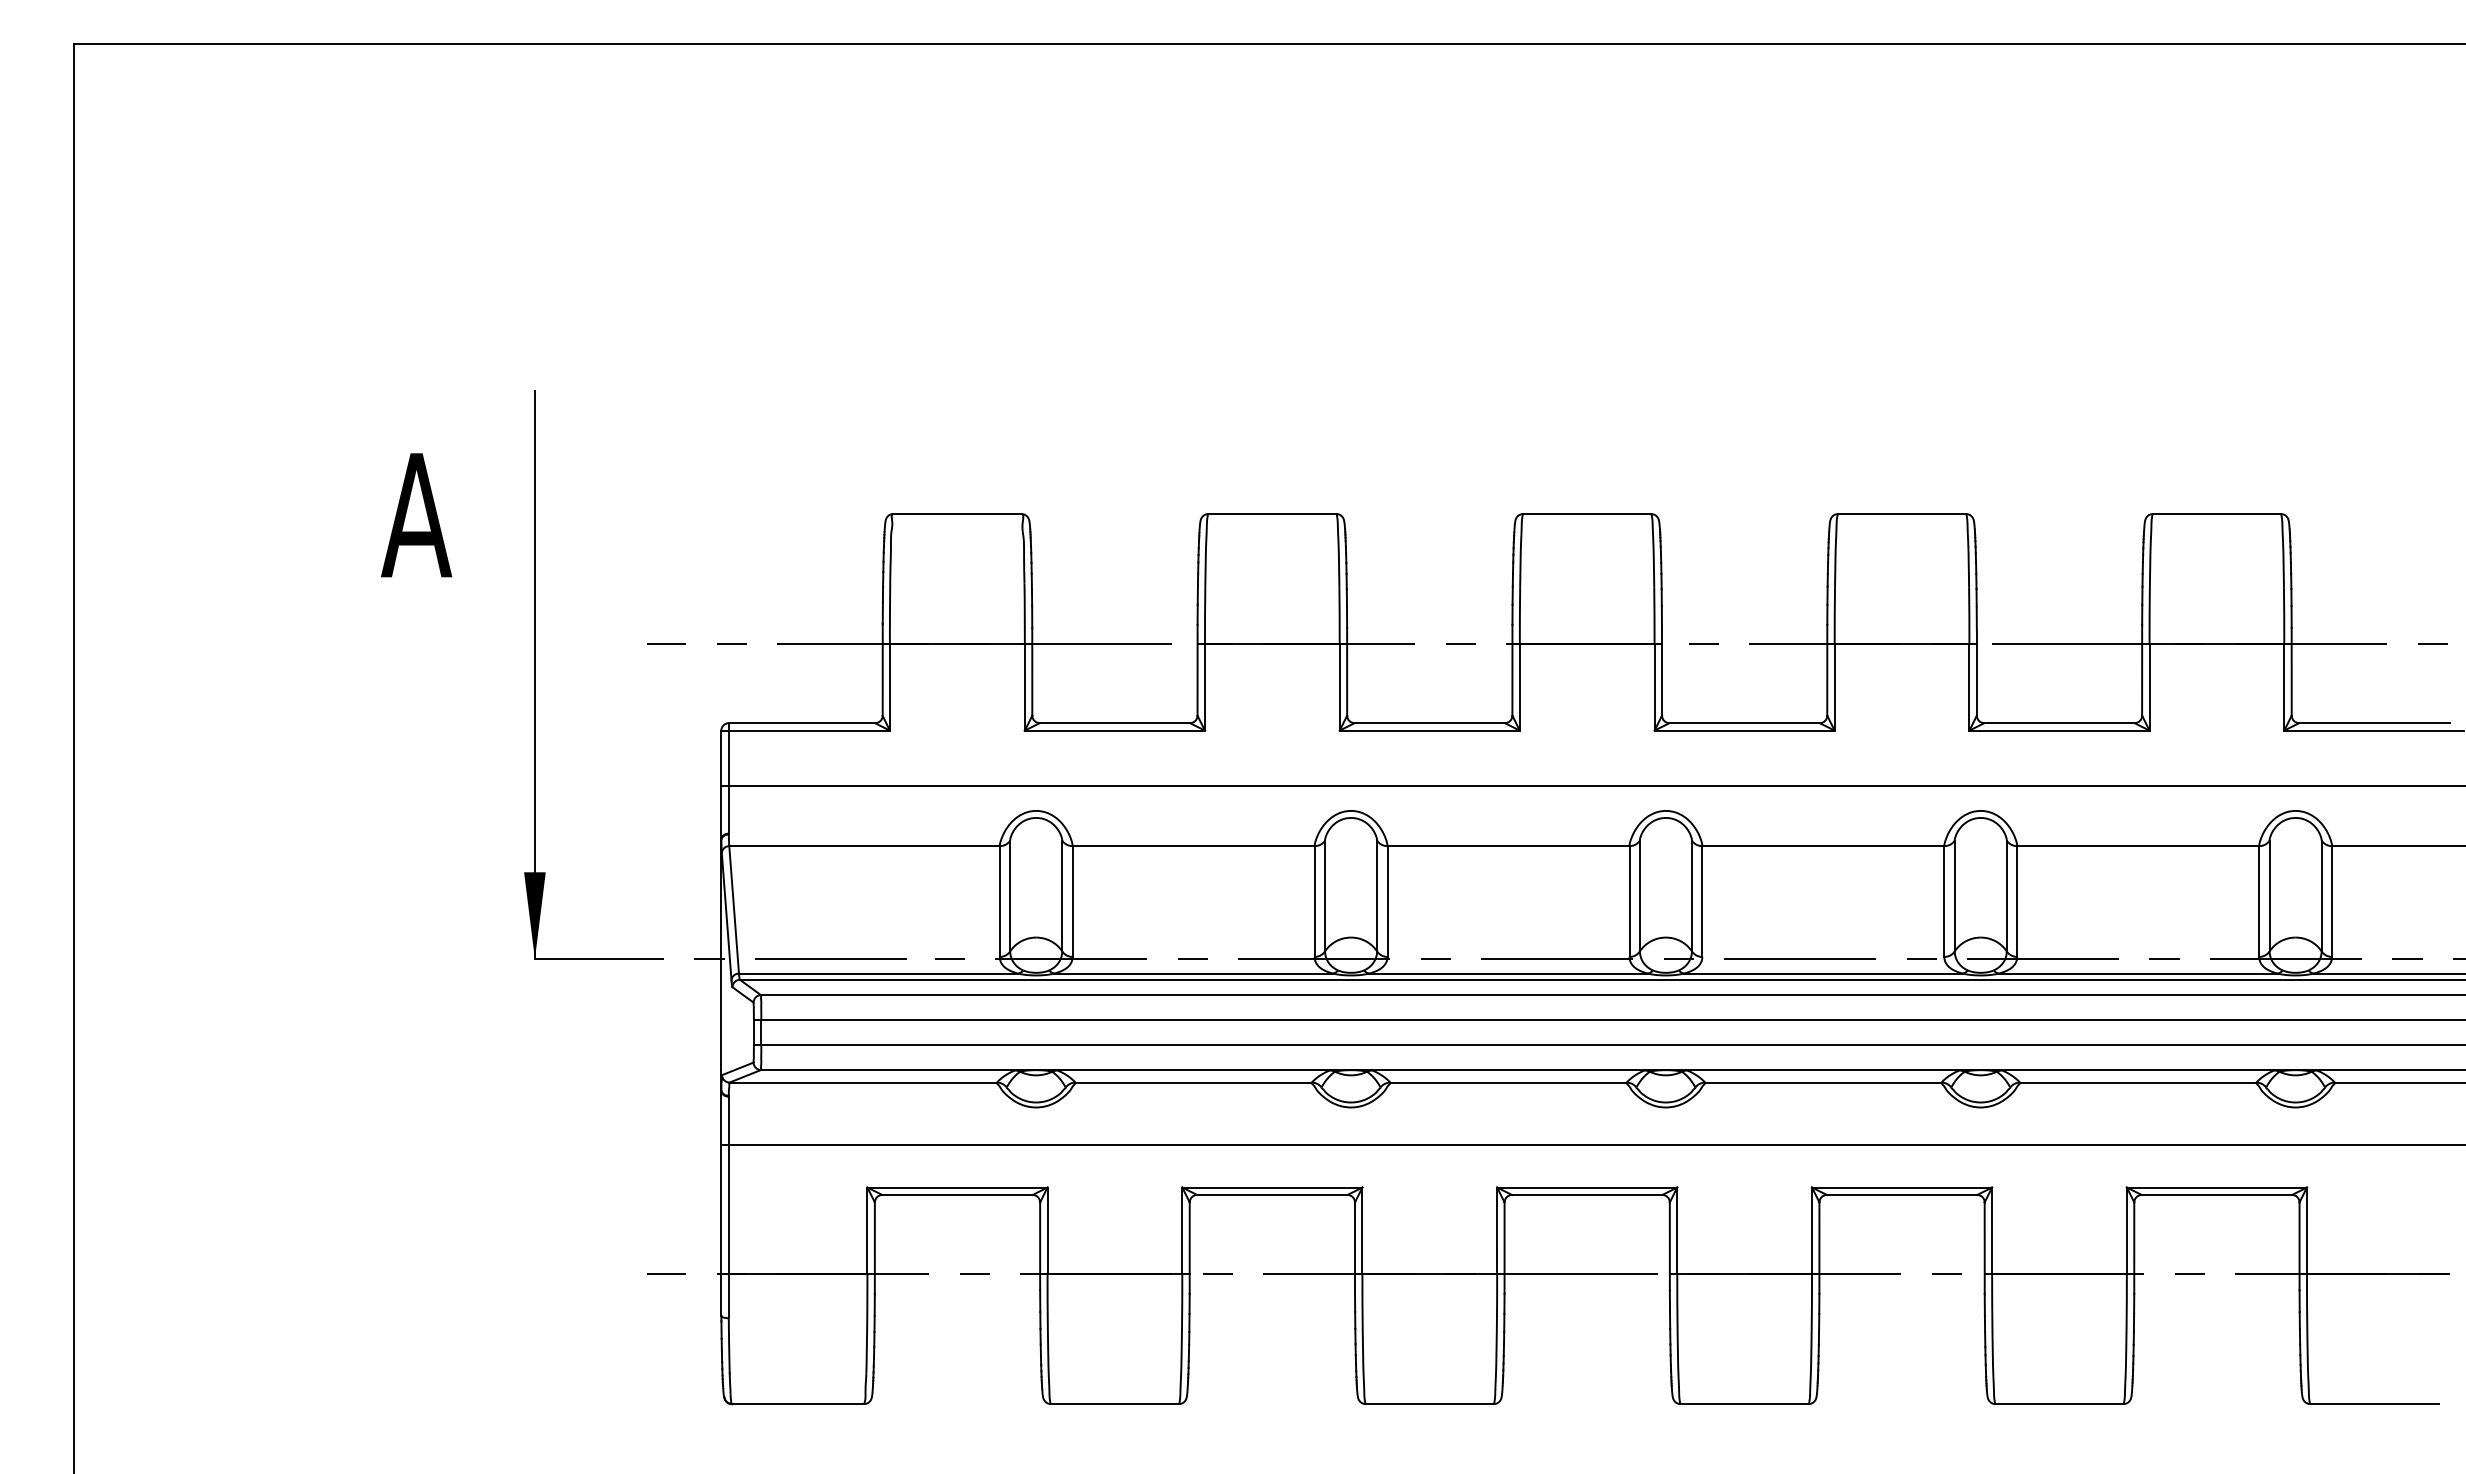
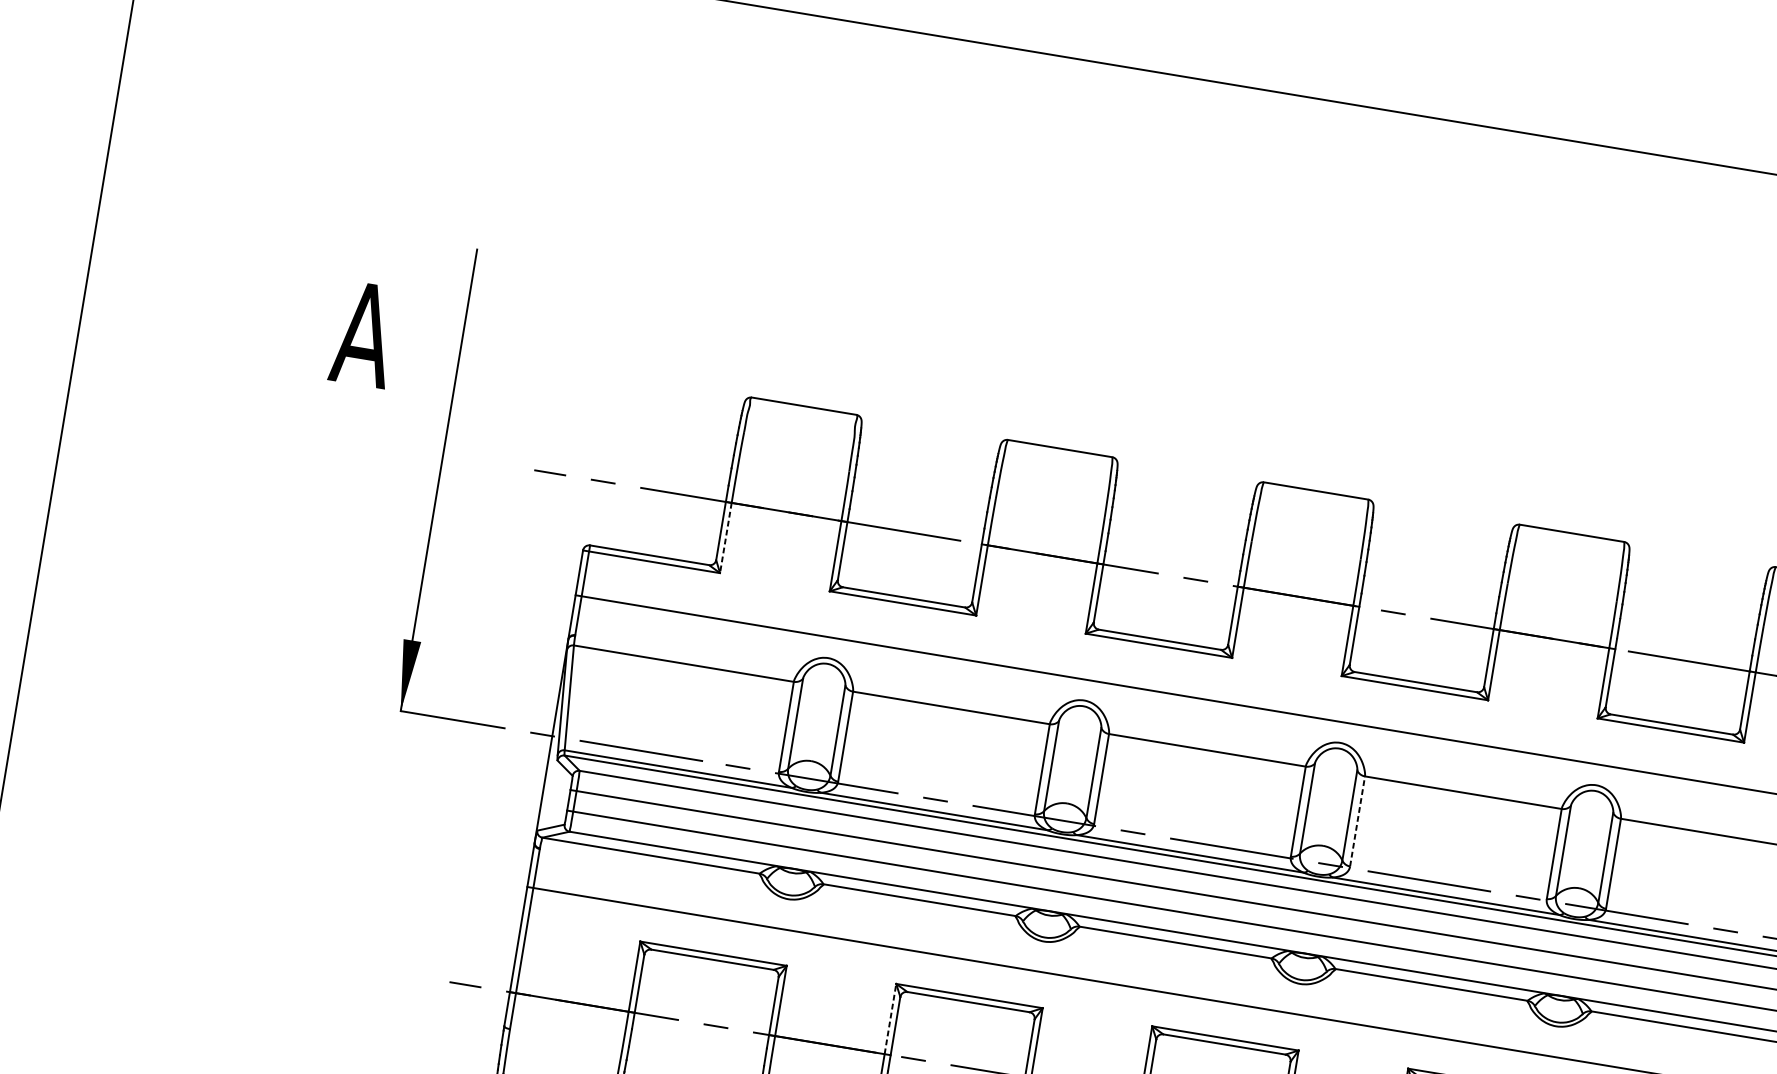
line: (889, 687) -> (725, 538), solid -> dashed
line: (1702, 901) -> (1357, 821), solid -> dashed
line: (1182, 1230) -> (890, 1018), solid -> dashed

